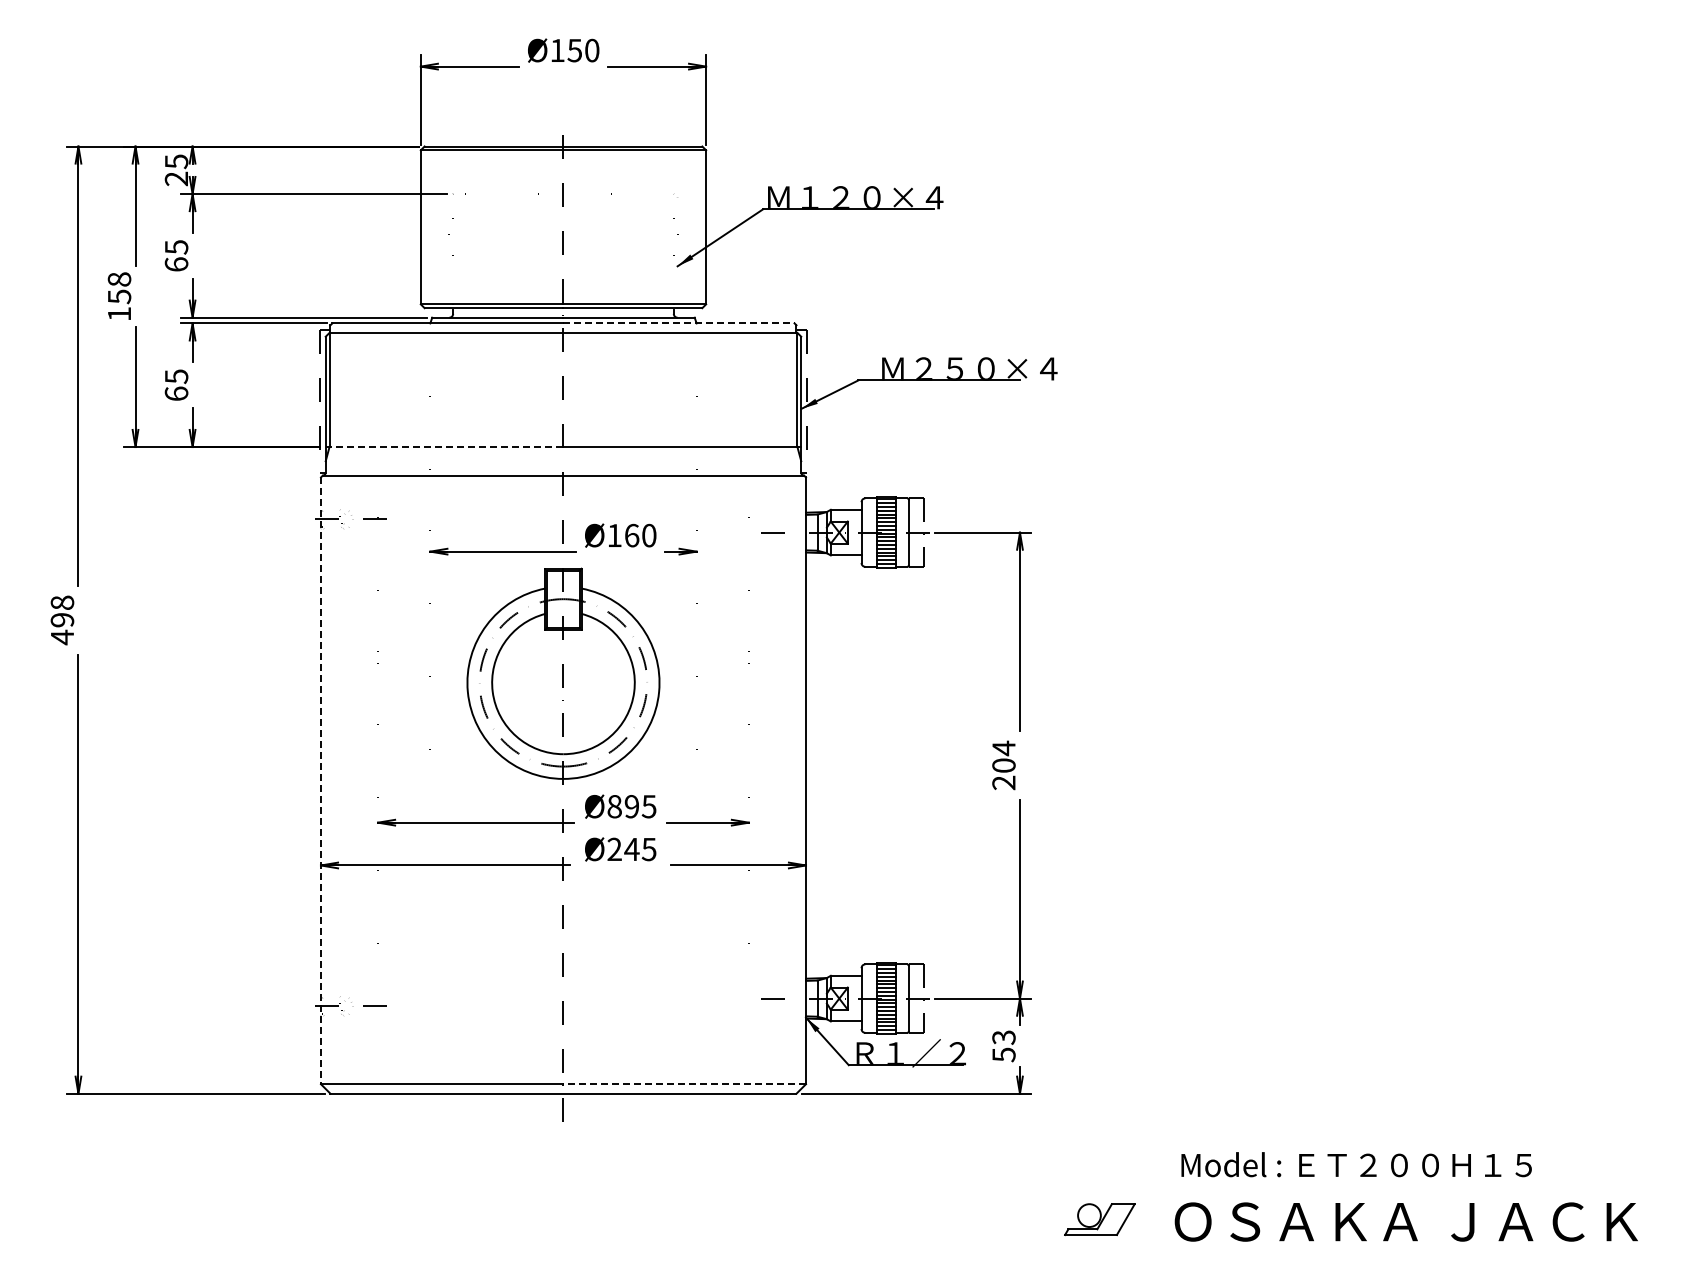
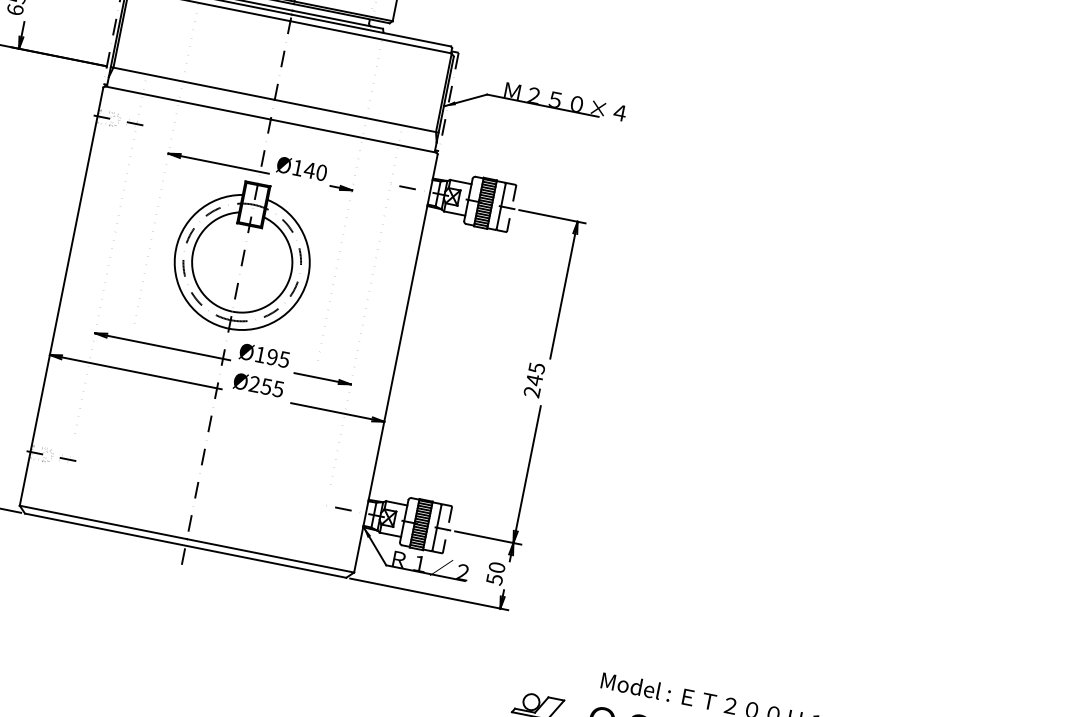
line: (679, 323) -> (371, 30), dashed -> solid
line: (444, 447) -> (192, 83), dashed -> solid
text: (631, 535) -> (309, 170), Ø160 -> Ø140
text: (1003, 756) -> (535, 373), 204 -> 245
line: (320, 781) -> (61, 296), dashed -> solid
text: (614, 806) -> (260, 354), Ø895 -> Ø195
text: (631, 849) -> (266, 386), Ø245 -> Ø255
text: (1003, 1037) -> (496, 567), 53 -> 50
line: (684, 1084) -> (270, 556), dashed -> solid

